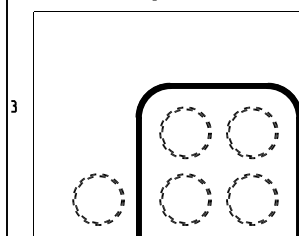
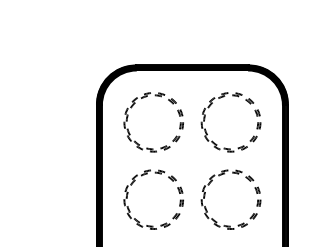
part: (89, 179) -> (42, 176), removed

